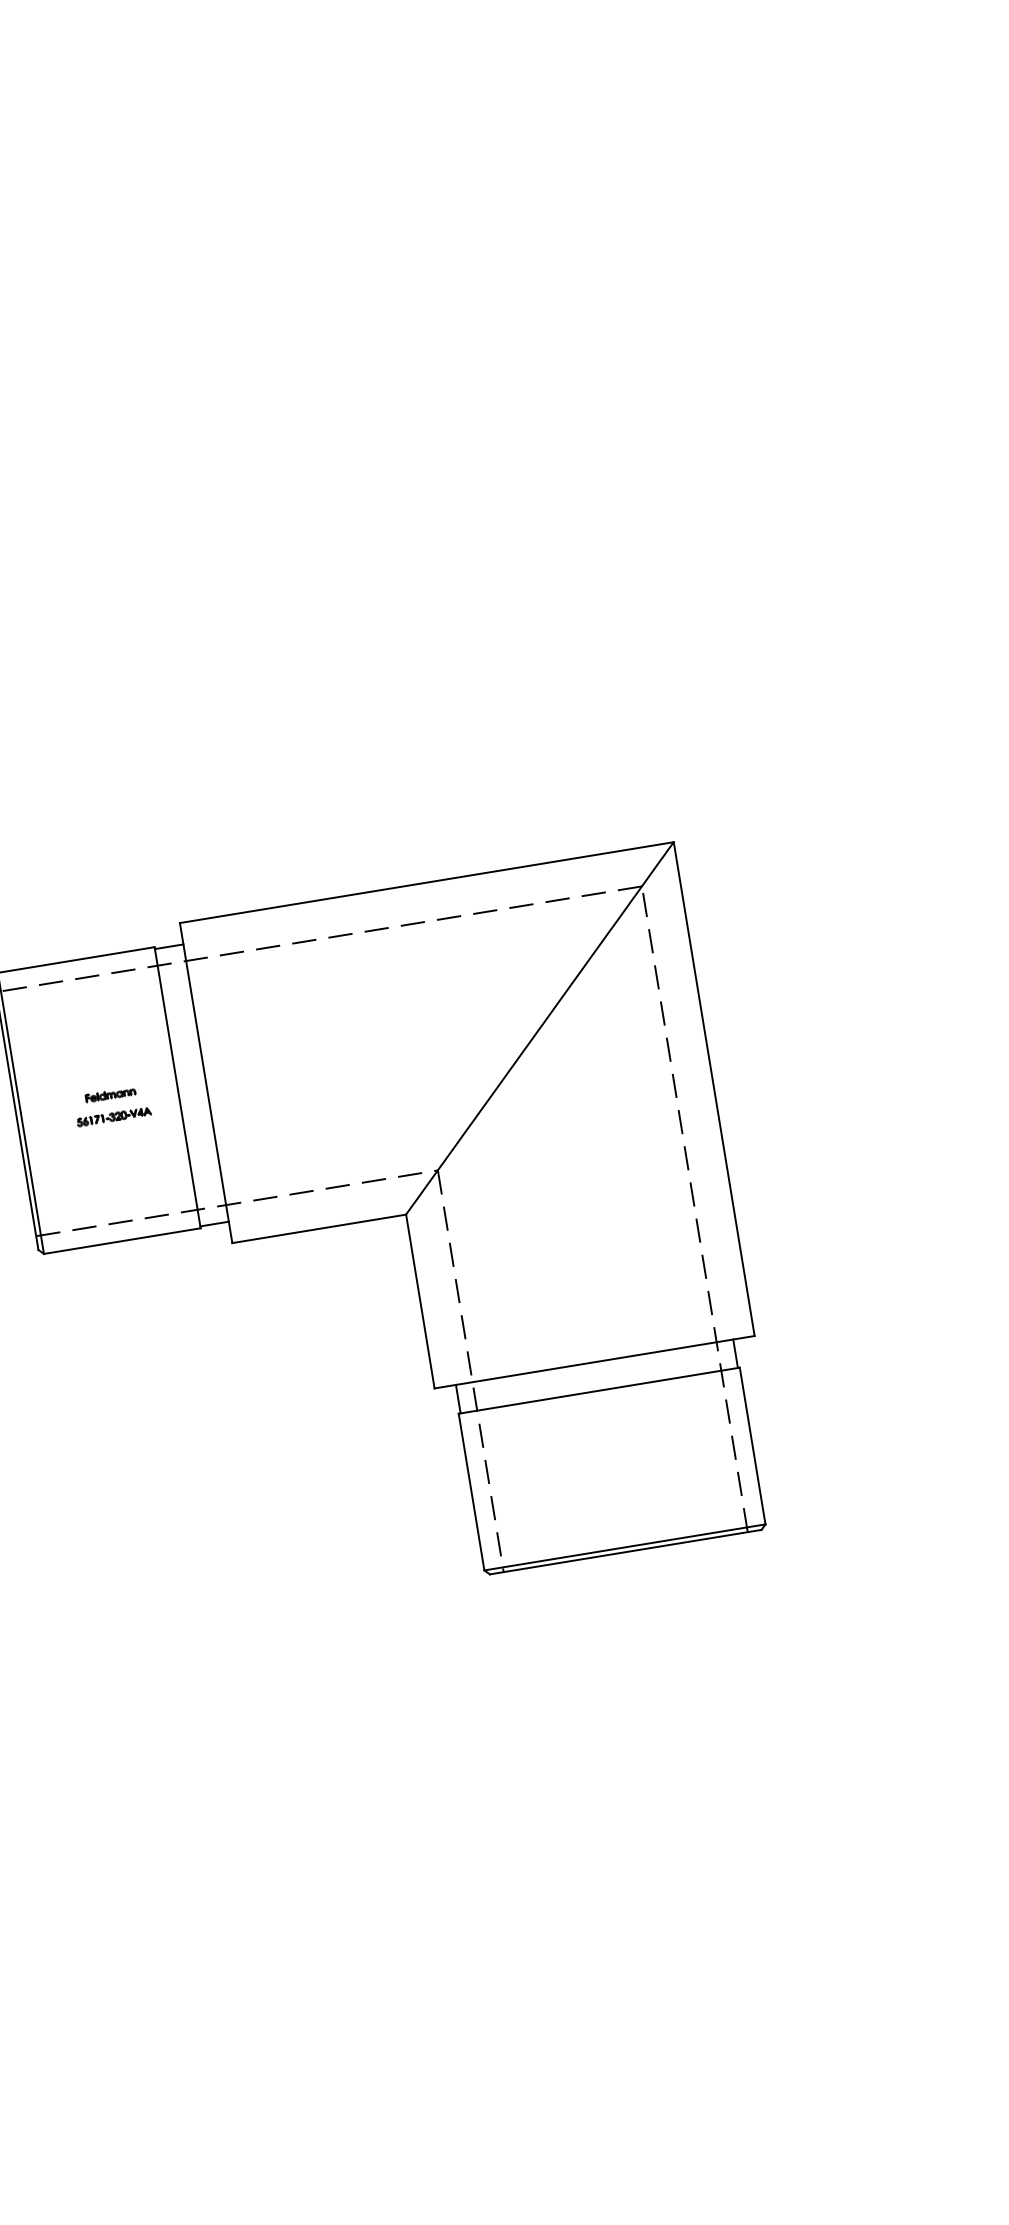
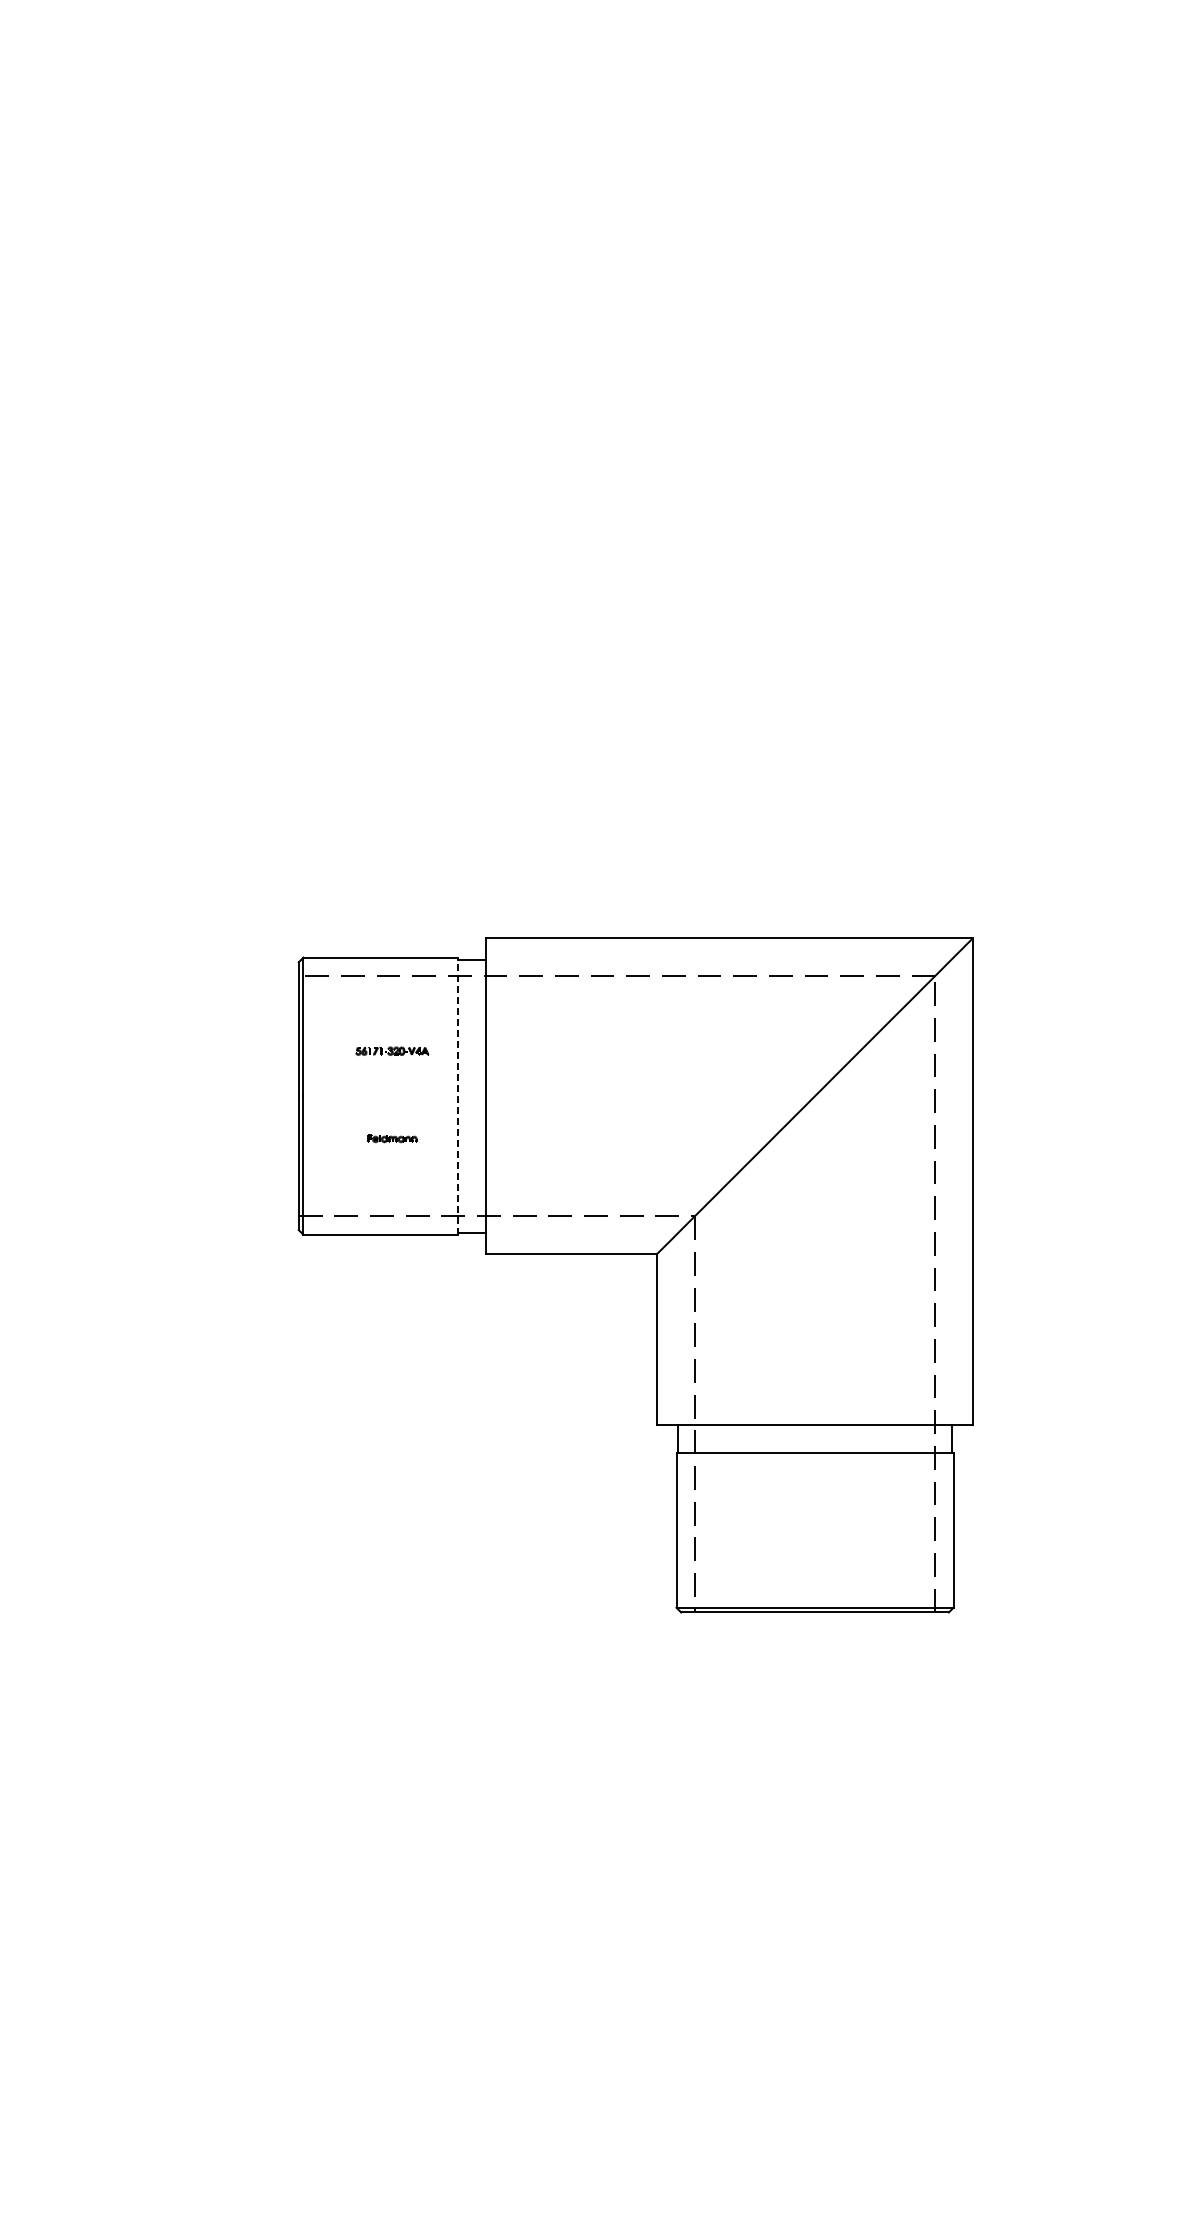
line: (177, 1088) -> (457, 1096), solid -> dashed
part: (110, 1094) -> (392, 1138), moved
part: (114, 1116) -> (392, 1050), moved

